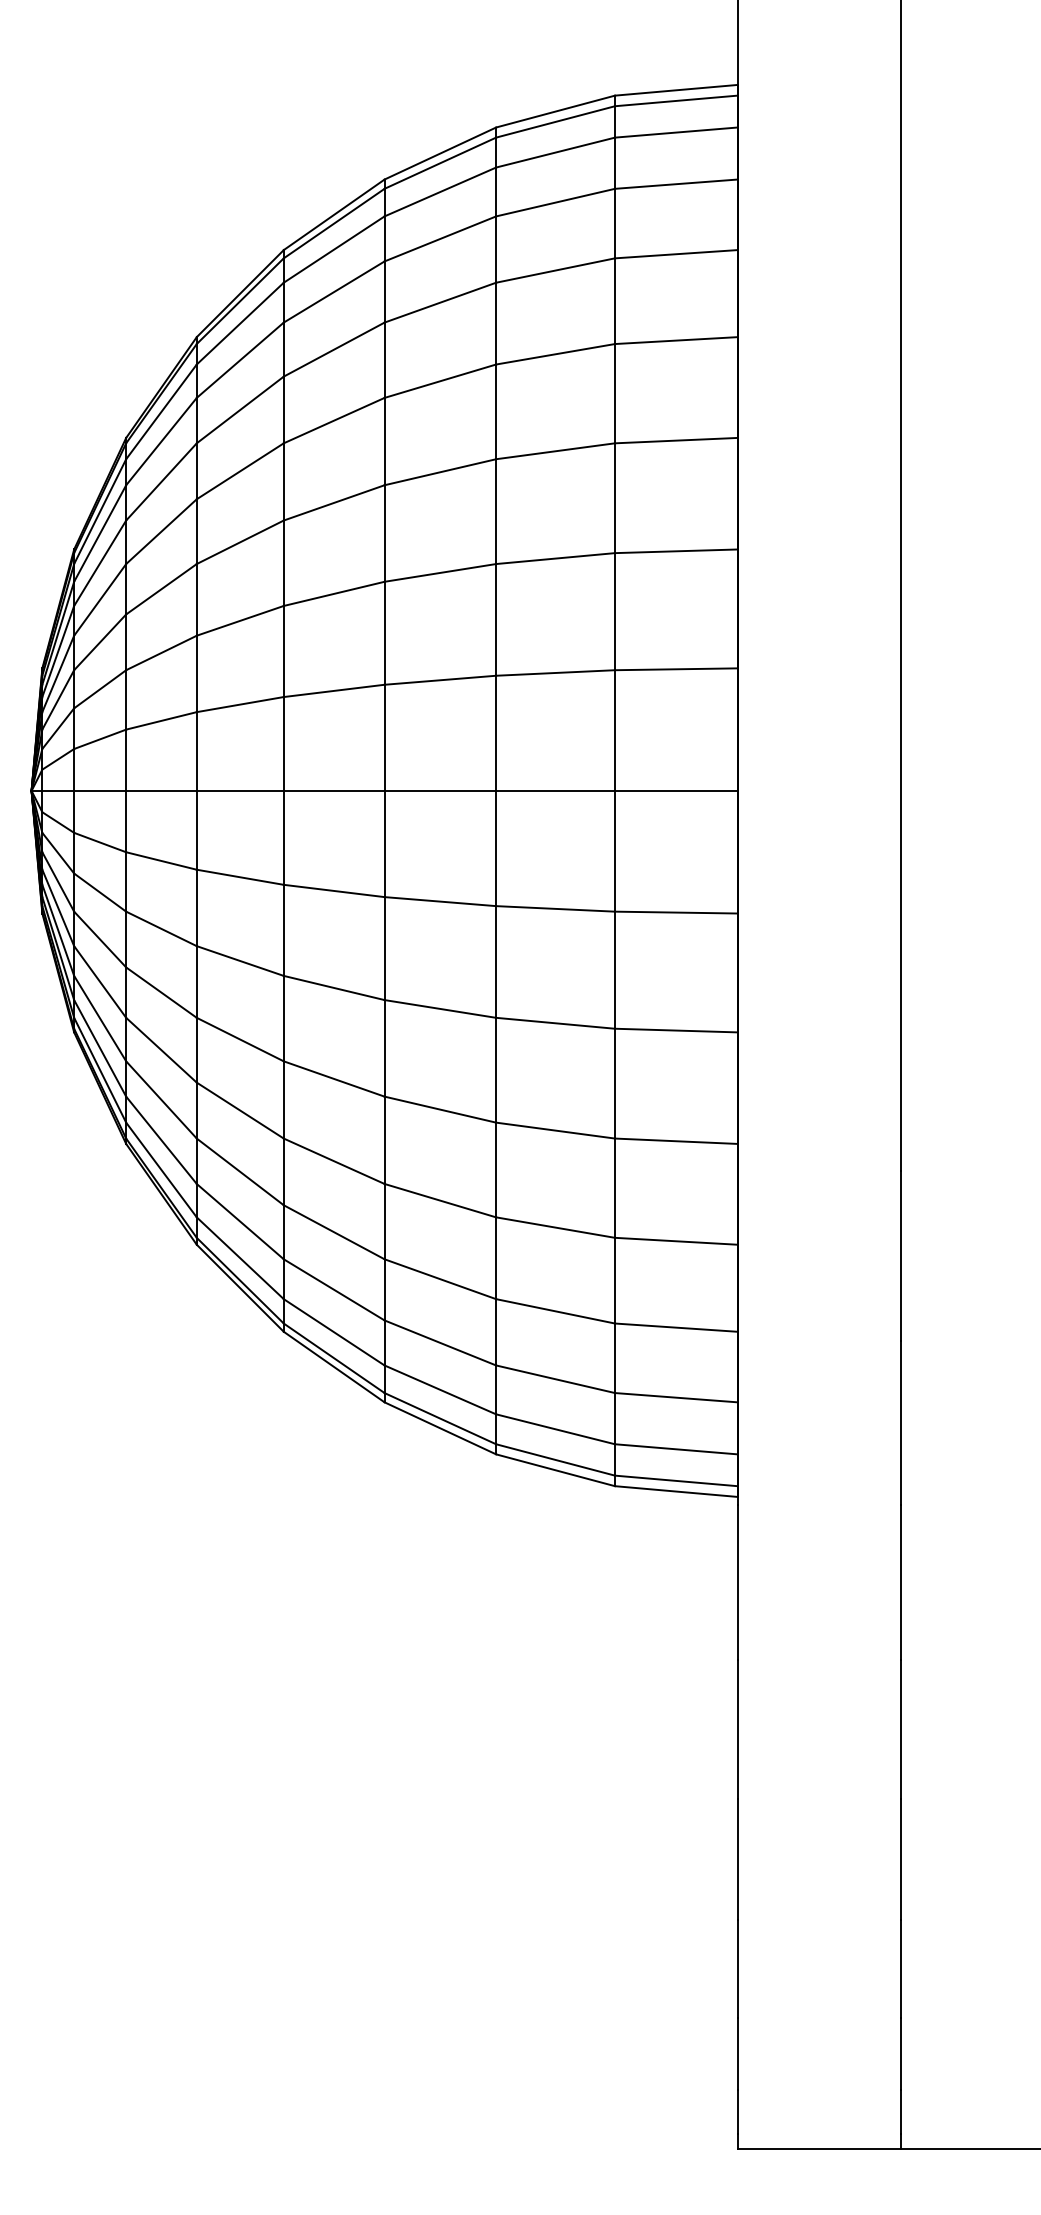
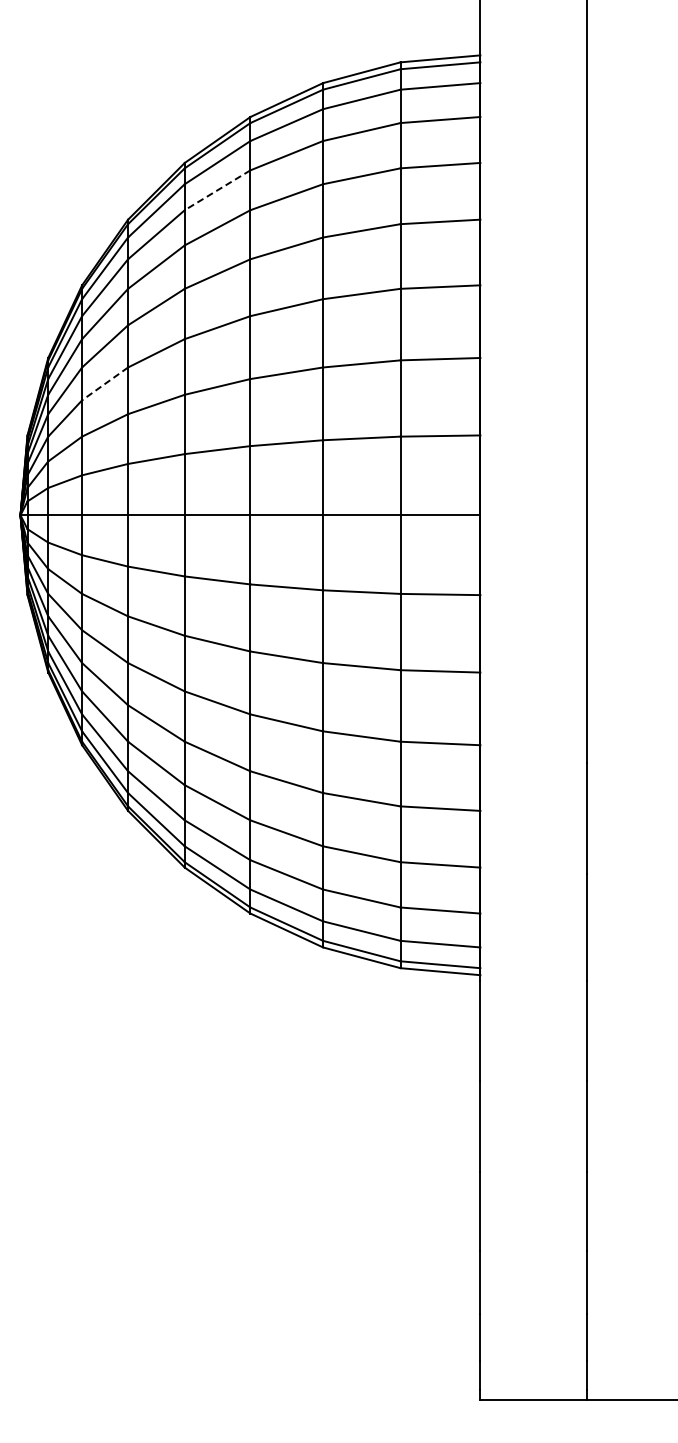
line: (333, 292) -> (217, 190), solid -> dashed
line: (160, 590) -> (104, 384), solid -> dashed

